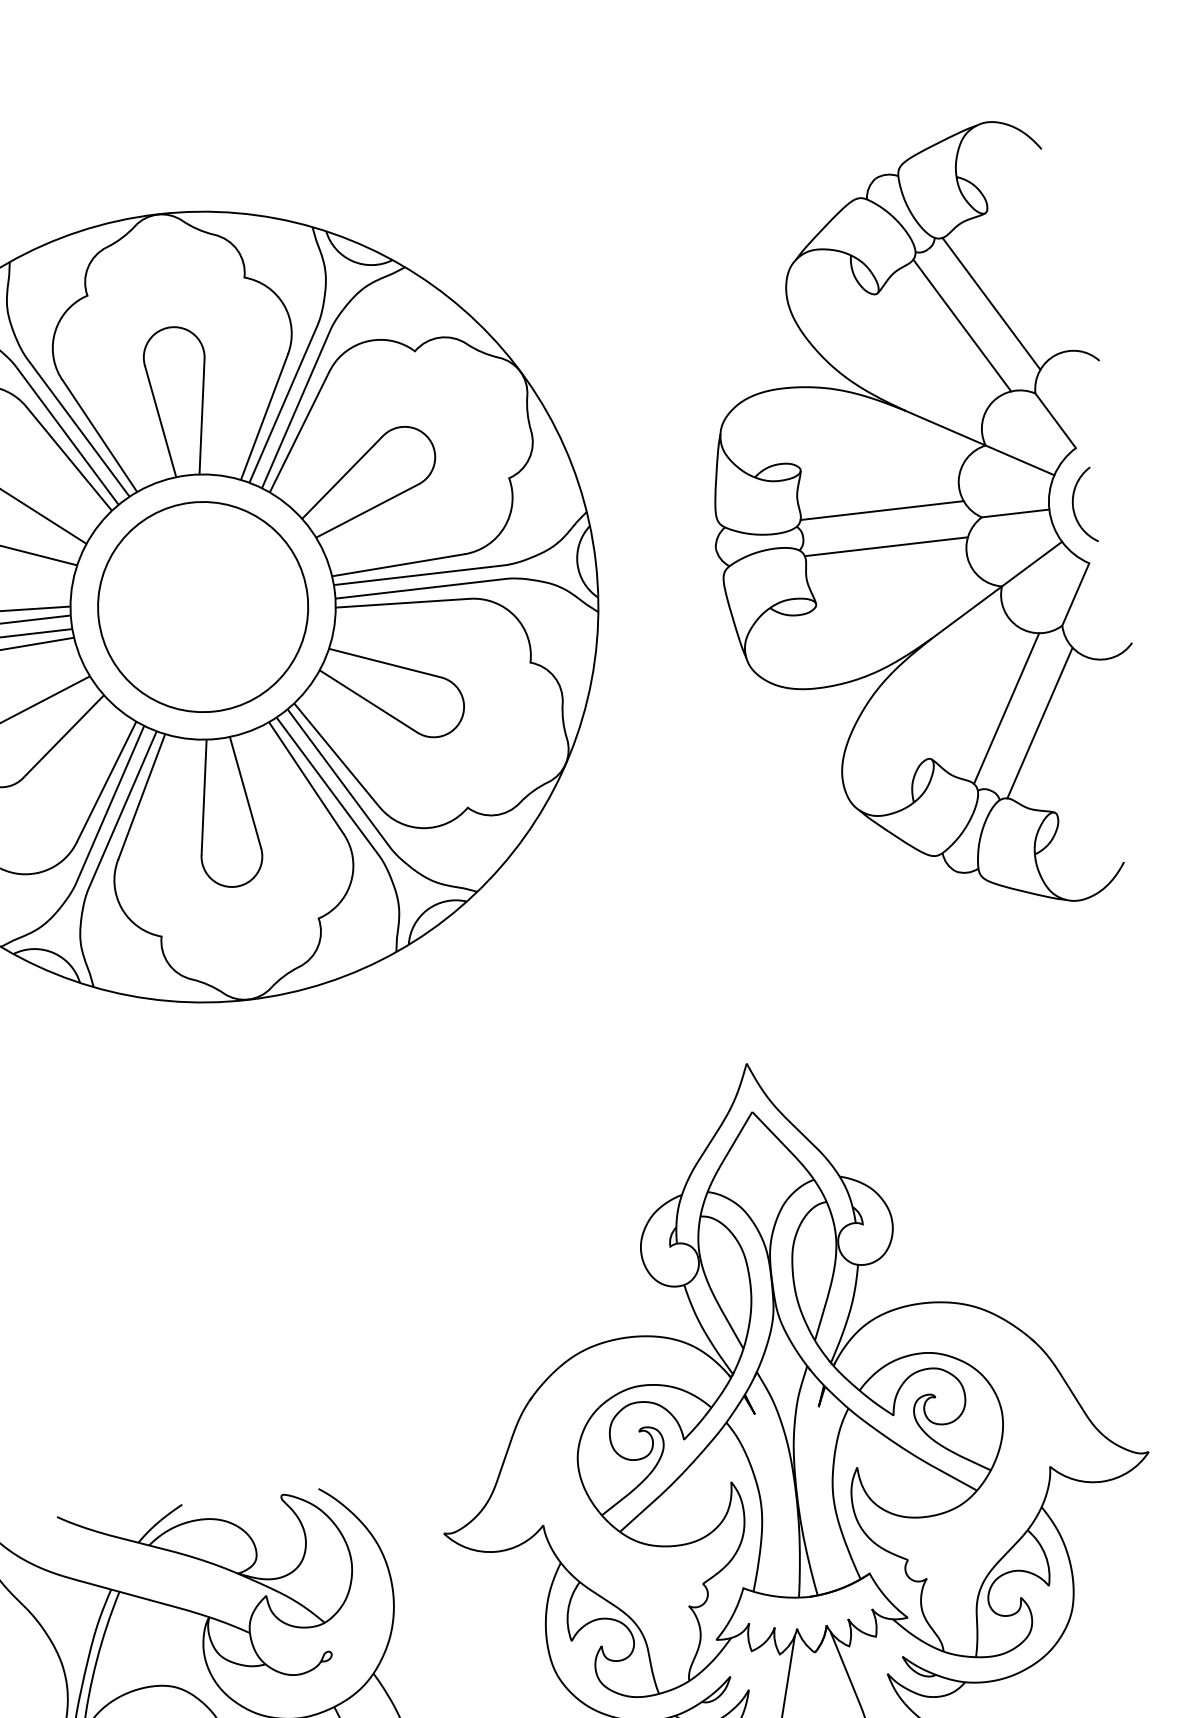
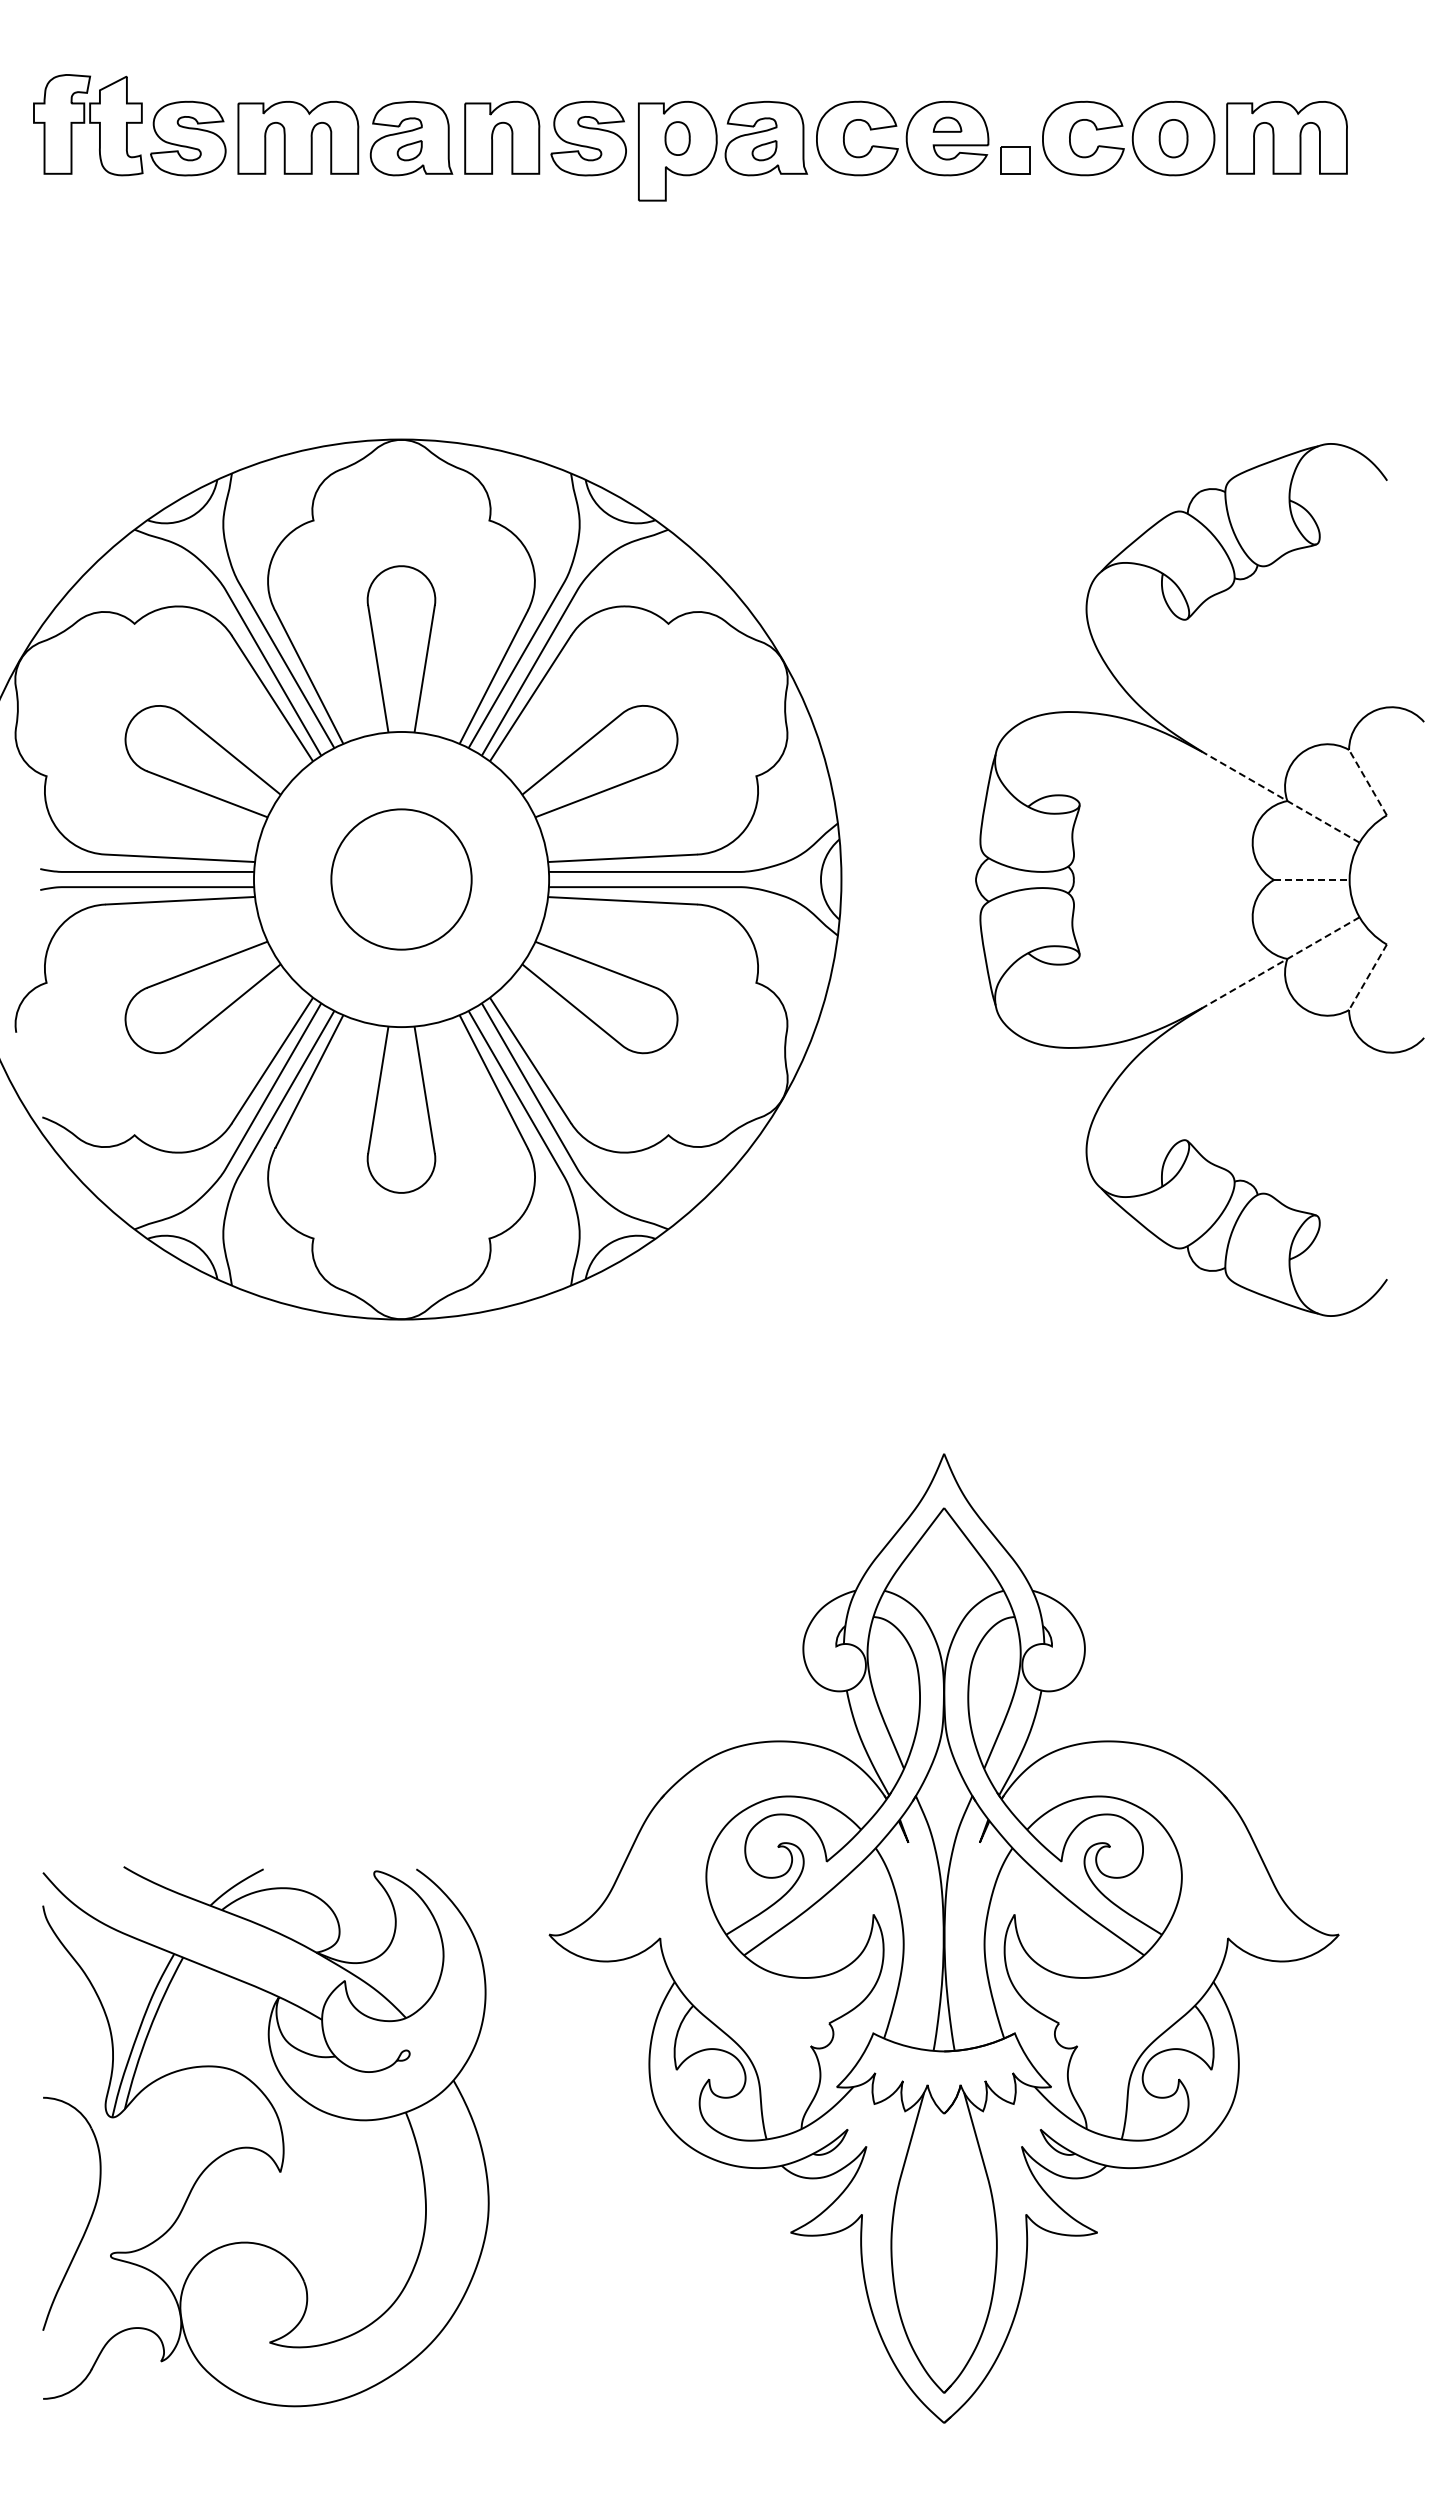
line: (991, 304) -> (1311, 645), removed
line: (961, 325) -> (1276, 665), removed
line: (1056, 420) -> (1368, 782), solid -> dashed
line: (980, 442) -> (1281, 797), solid -> dashed
part: (1074, 506) -> (1377, 879), removed
line: (882, 510) -> (1164, 859), removed
line: (1015, 513) -> (1311, 880), solid -> dashed
line: (886, 546) -> (1164, 900), removed
line: (997, 590) -> (1281, 962), solid -> dashed
line: (1076, 594) -> (1368, 977), solid -> dashed
circle: (203, 607) -> (401, 879), size x0.6
line: (1006, 708) -> (1276, 1094), removed
line: (1039, 722) -> (1311, 1114), removed

